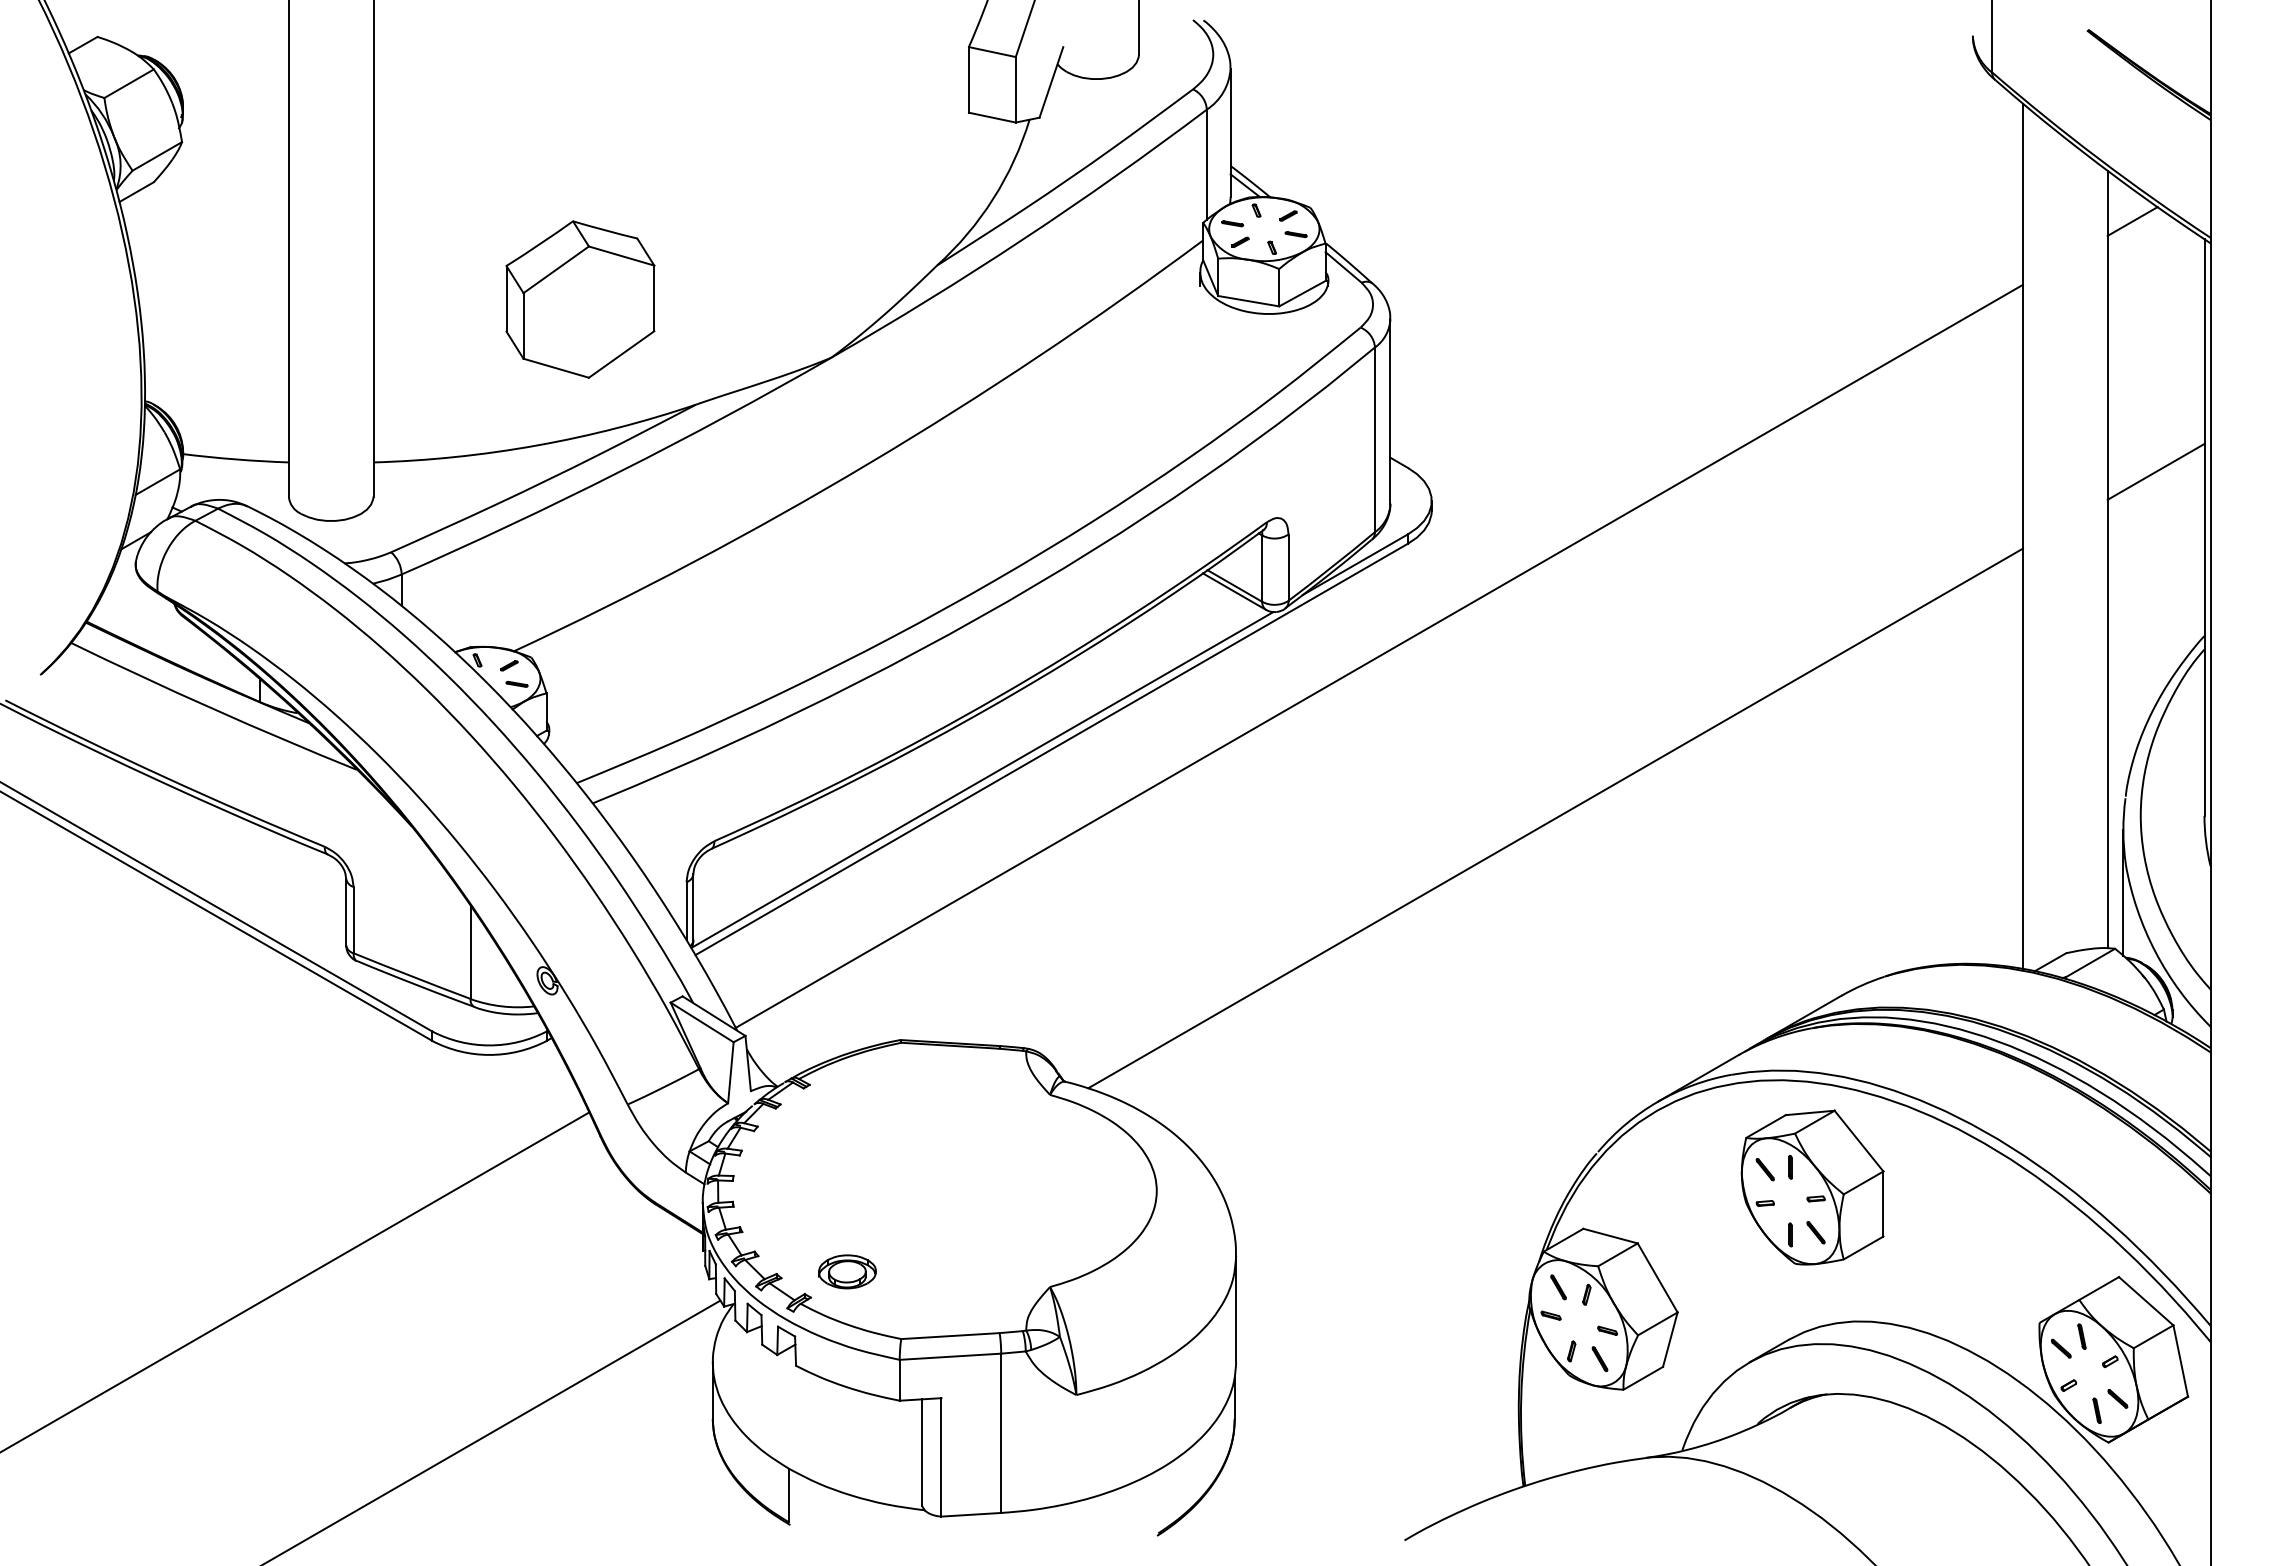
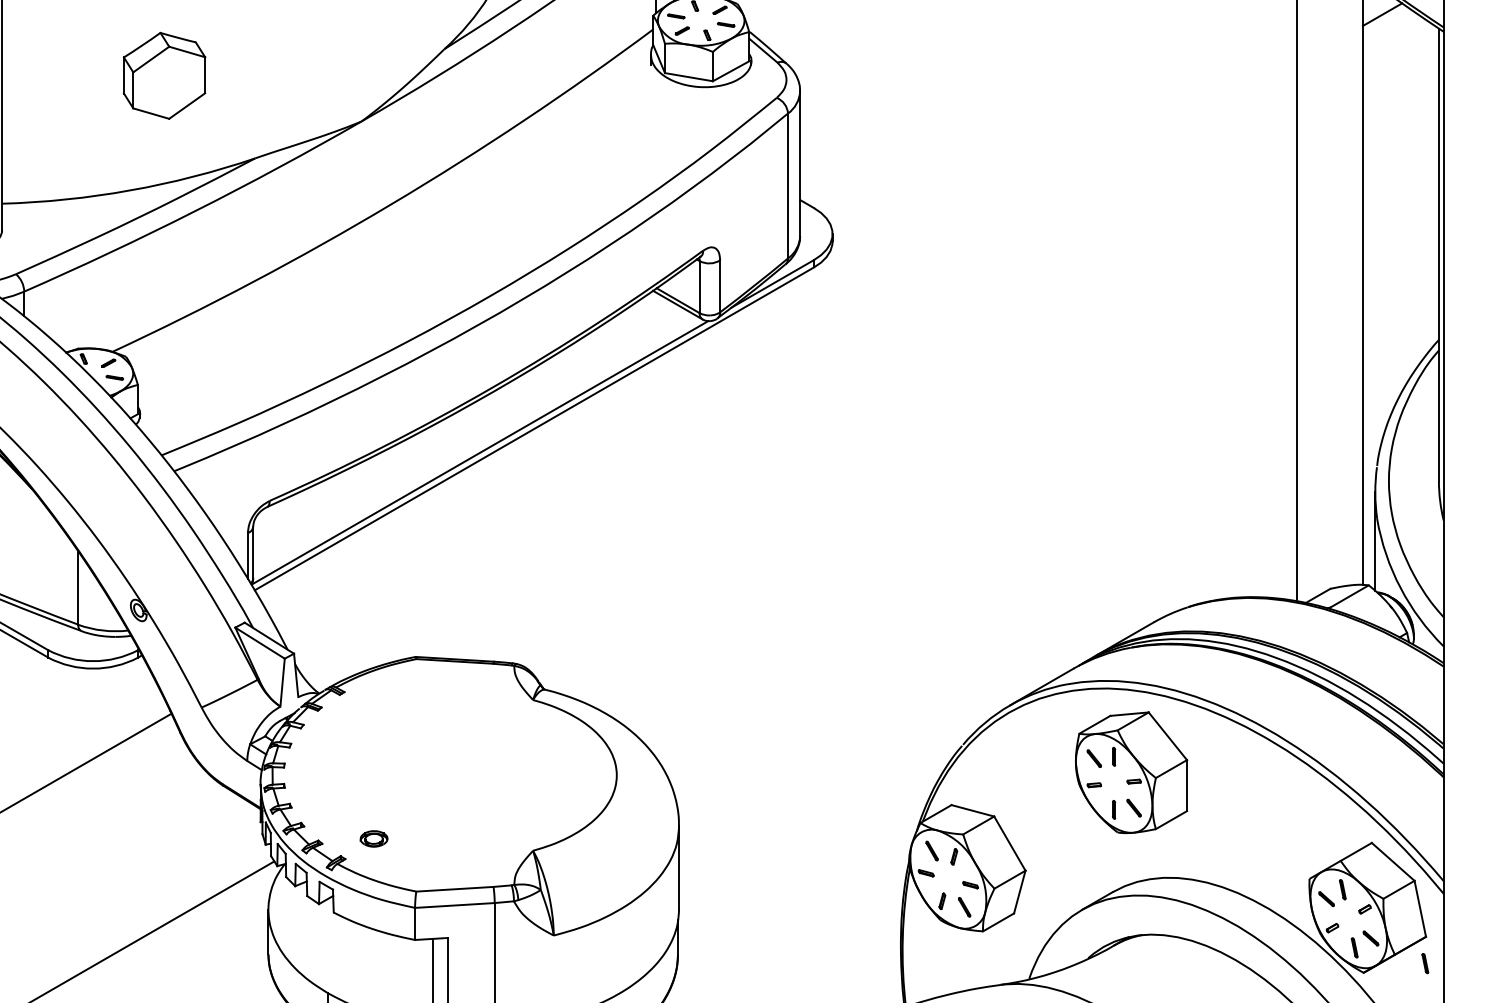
part: (580, 299) -> (164, 75), size x0.7
line: (2155, 471) -> (1400, 210), removed
line: (1378, 655) -> (790, 355), removed
line: (1555, 818) -> (929, 483), removed
part: (847, 1271) -> (374, 838), size x0.6
part: (2186, 1430) -> (1424, 963), added

